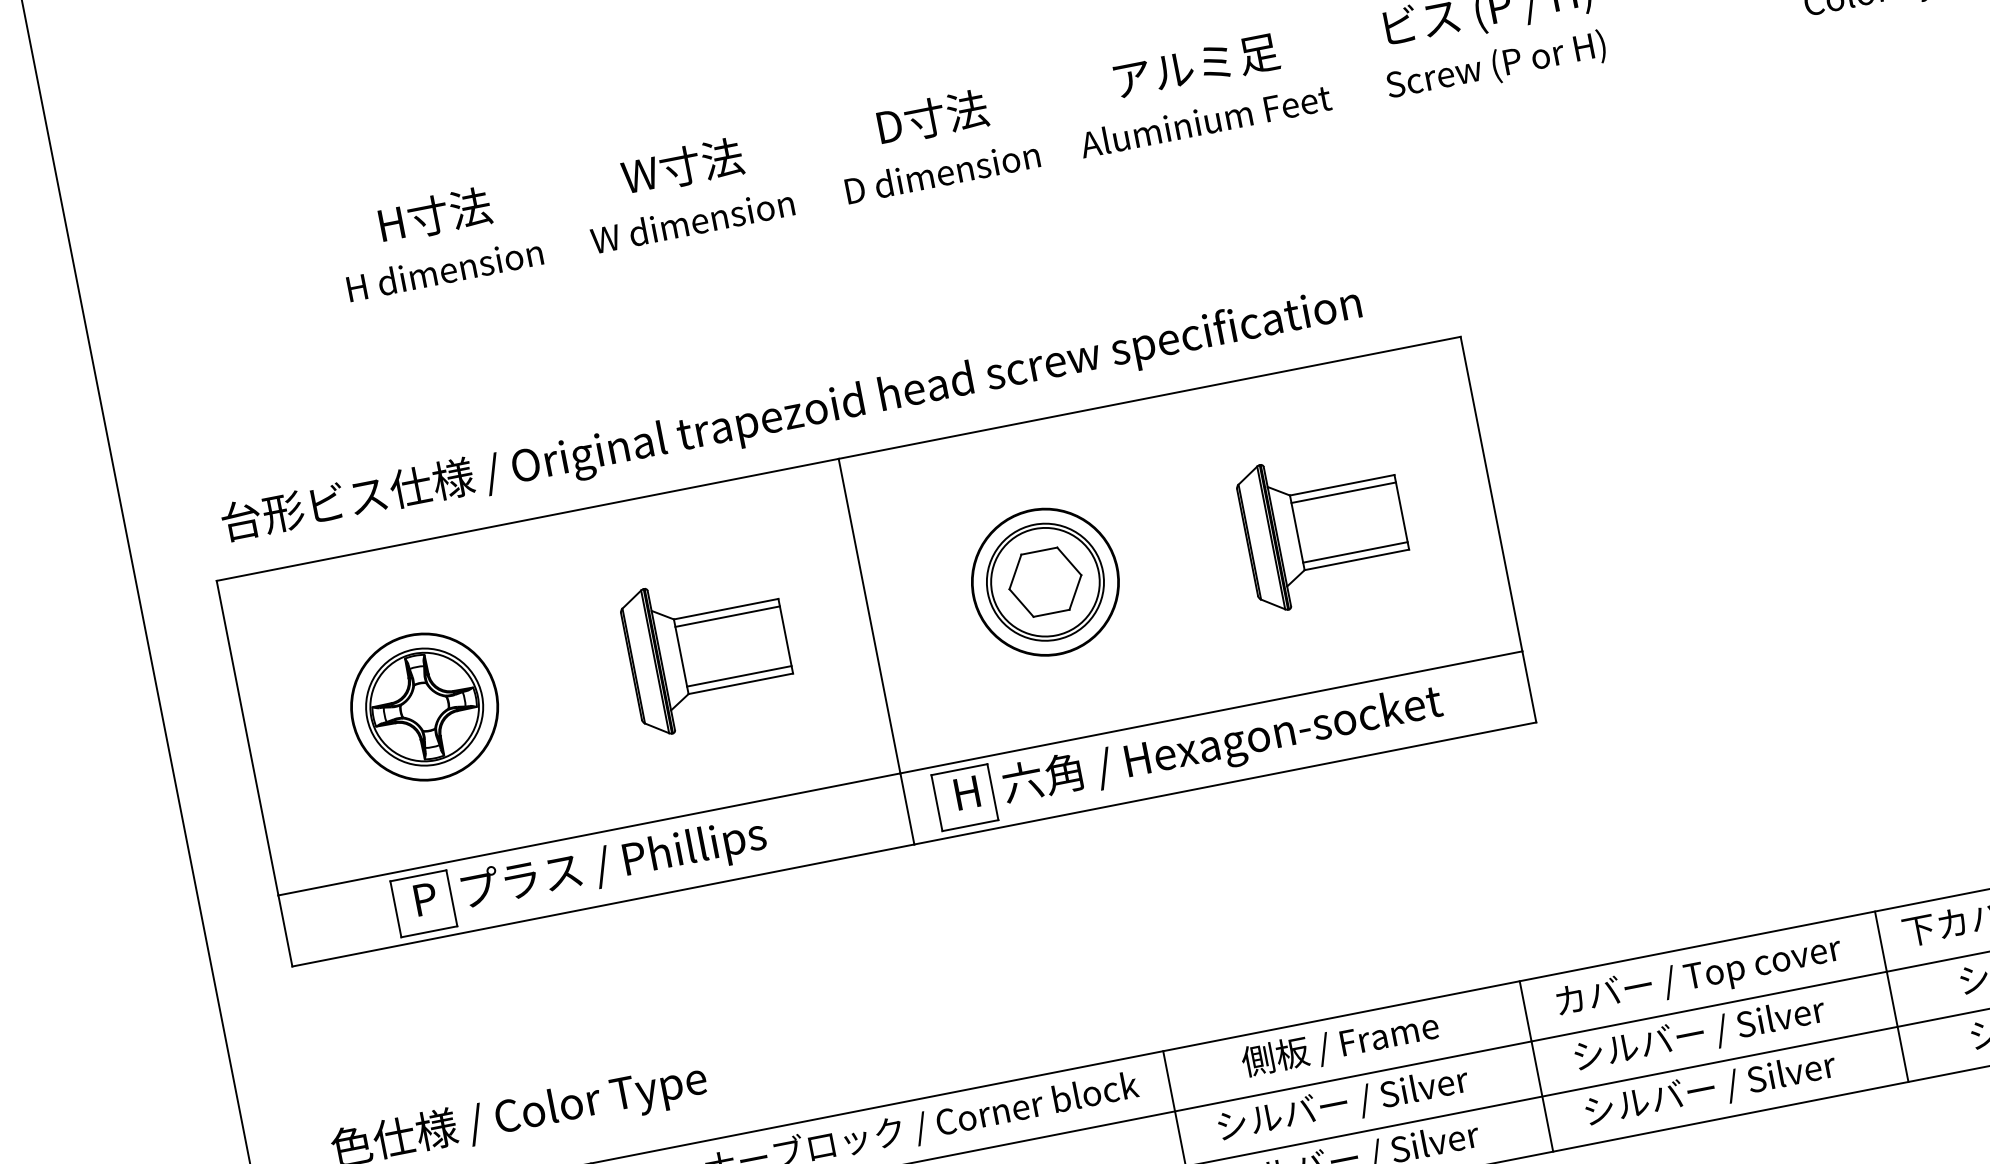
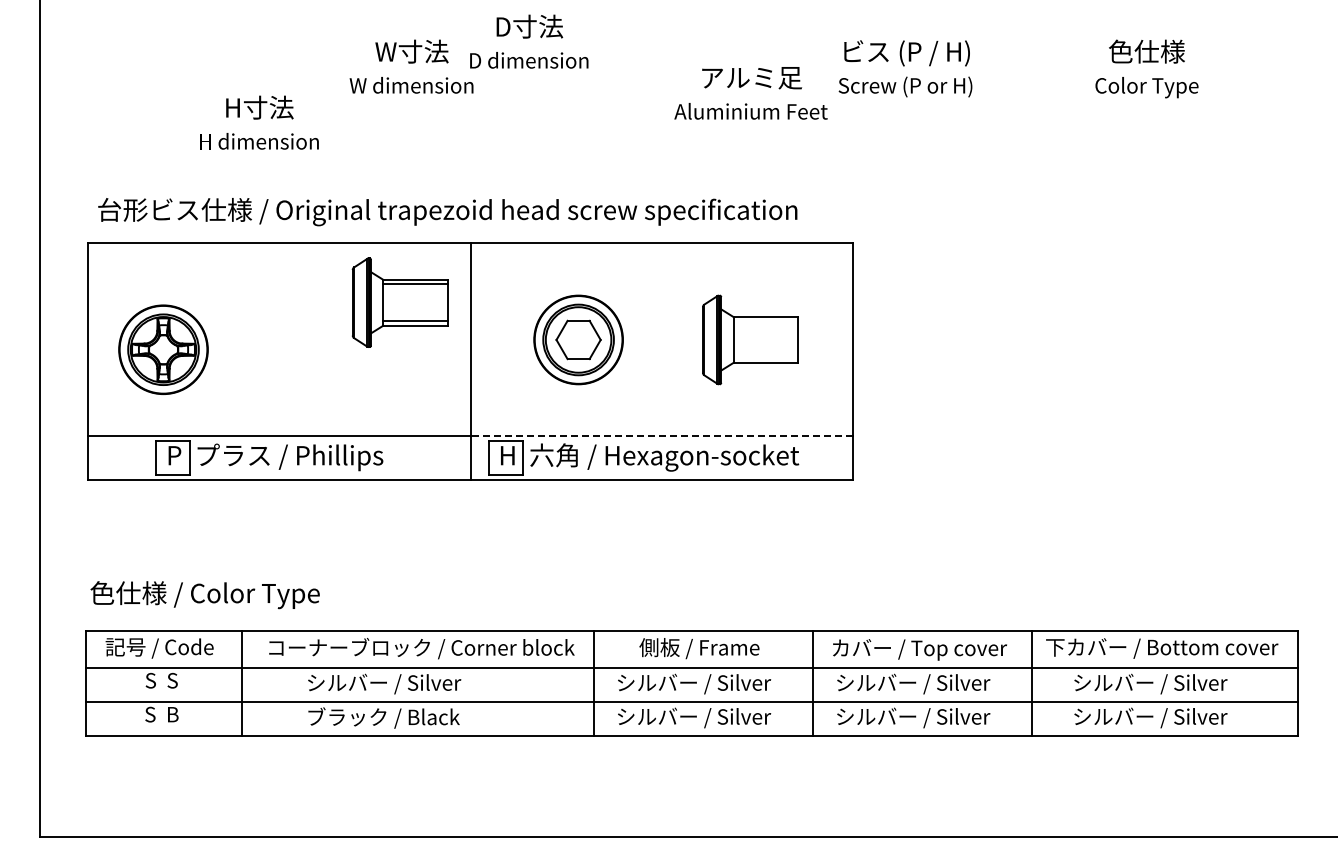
text: (1199, 91) -> (750, 93), moved
text: (936, 141) -> (529, 41), moved
text: (439, 239) -> (259, 122), moved
line: (1343, 492) -> (765, 321), removed
line: (1355, 552) -> (765, 358), removed
part: (707, 651) -> (399, 302), moved
part: (424, 706) -> (163, 349), moved
line: (1211, 712) -> (661, 436), solid -> dashed

